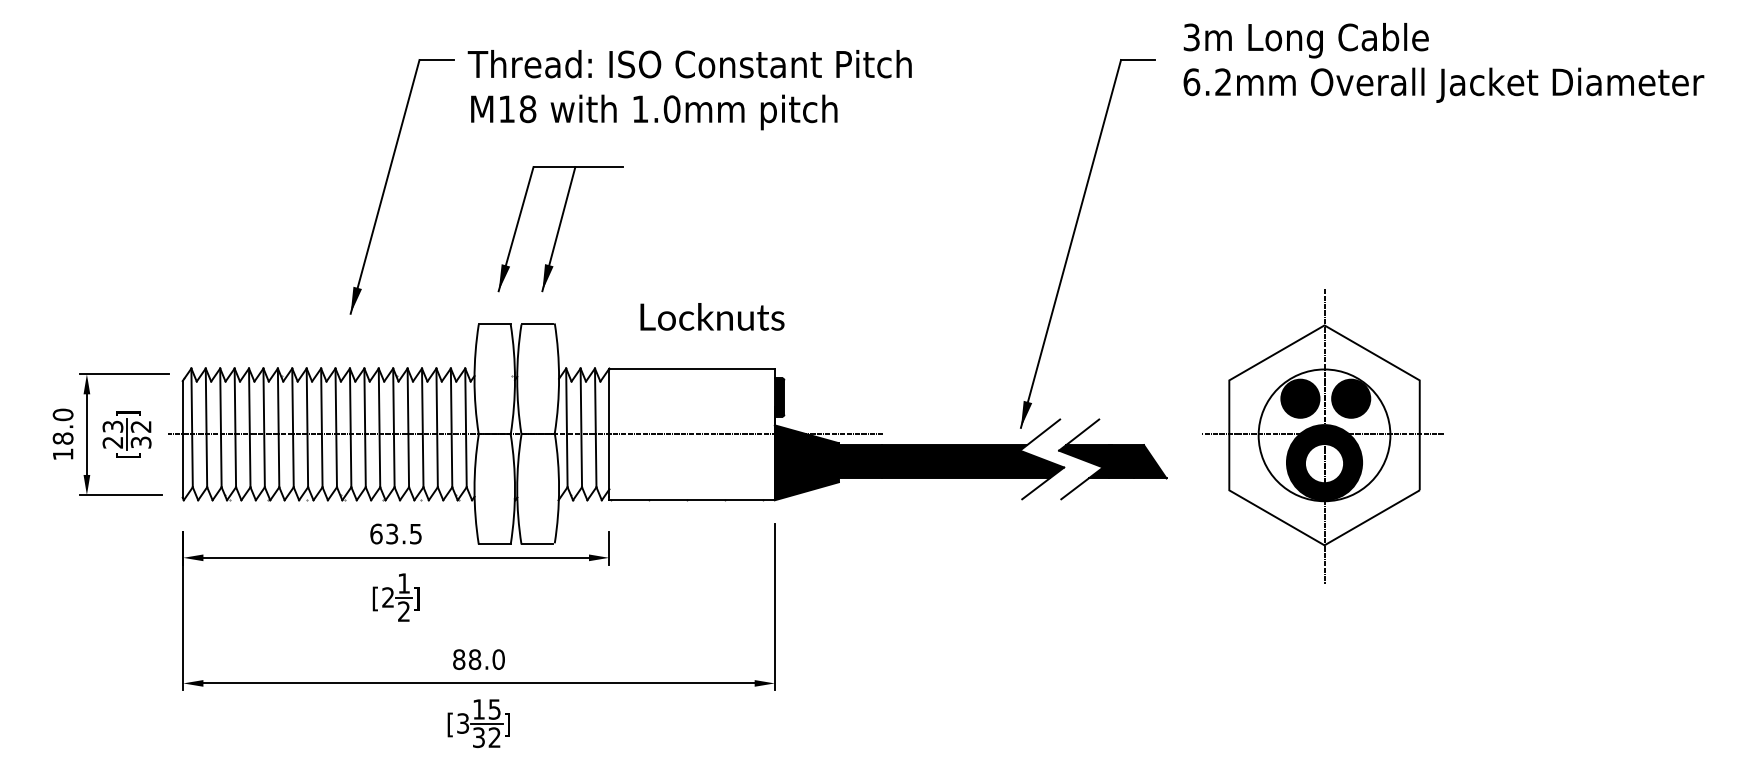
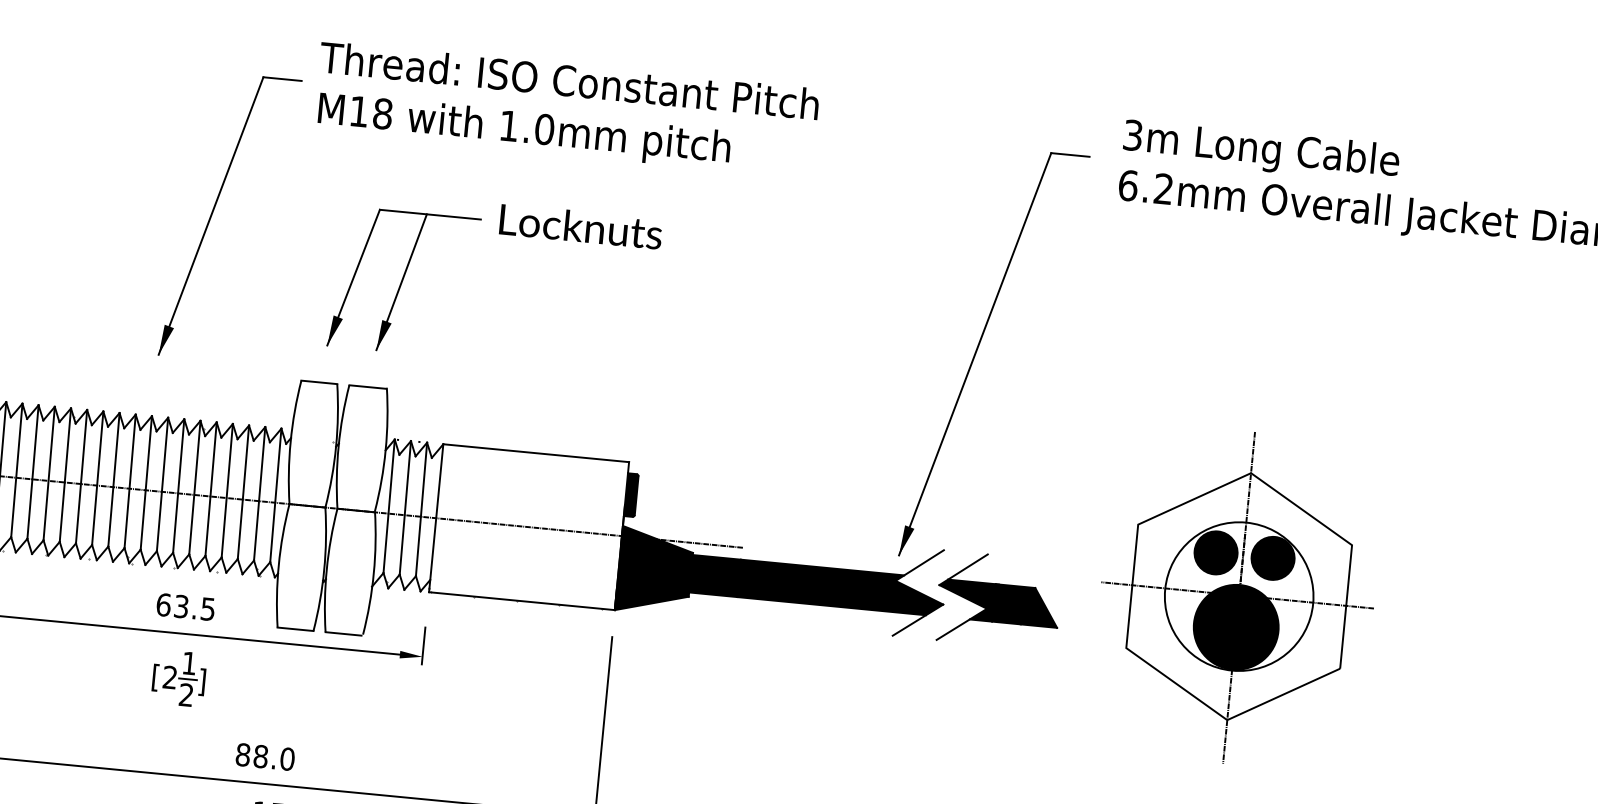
text: (689, 90) -> (566, 110), moved
text: (712, 316) -> (581, 226), moved
fill: (1324, 463) -> (1236, 628), added

